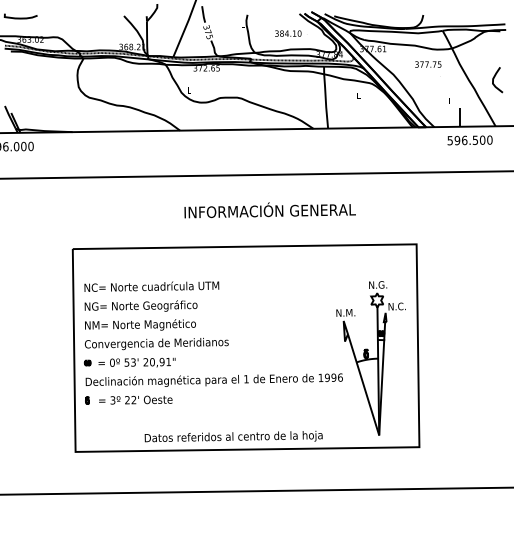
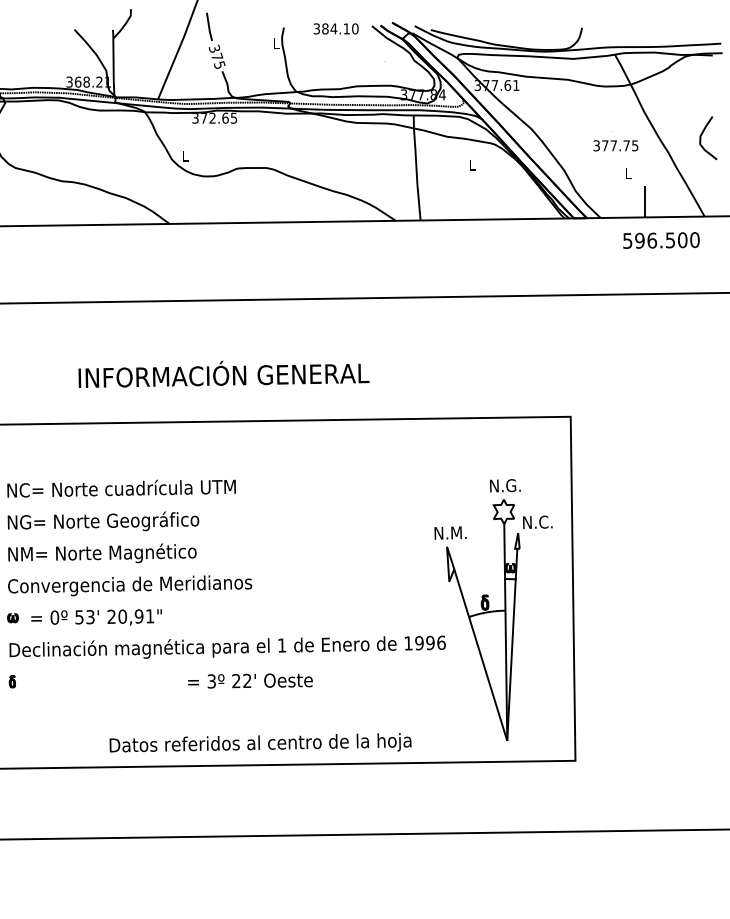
text: (288, 33) -> (336, 28), moved
text: (428, 64) -> (616, 145), moved
text: (269, 210) -> (222, 374), moved
text: (135, 399) -> (249, 679), moved

